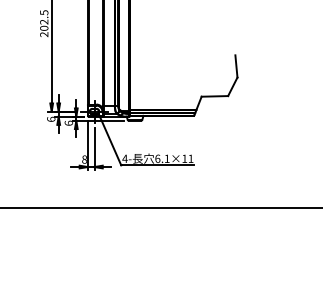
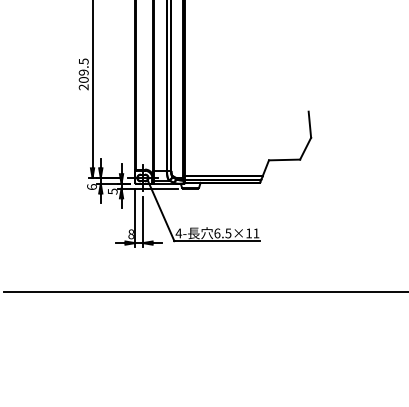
text: (43, 22) -> (83, 72), 202.5 -> 209.5
text: (68, 123) -> (112, 191), 6 -> 5
text: (167, 158) -> (228, 233), 6.1×11 -> 6.5×11

